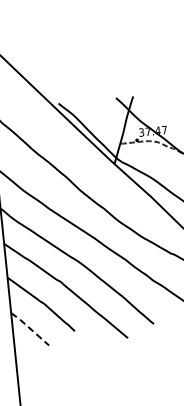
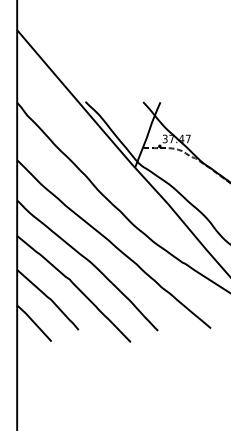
line: (30, 328) -> (34, 322), dashed -> solid

